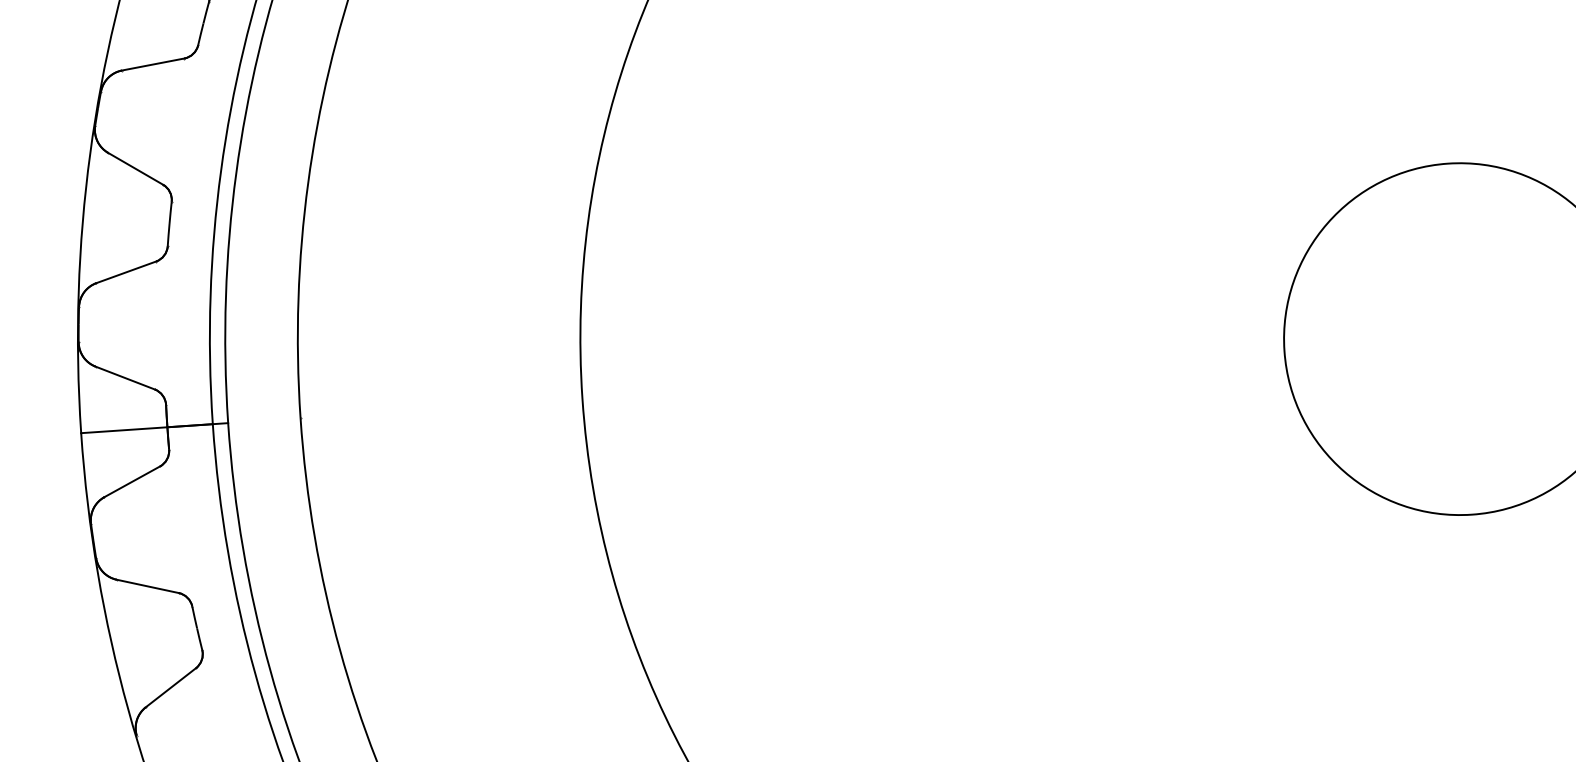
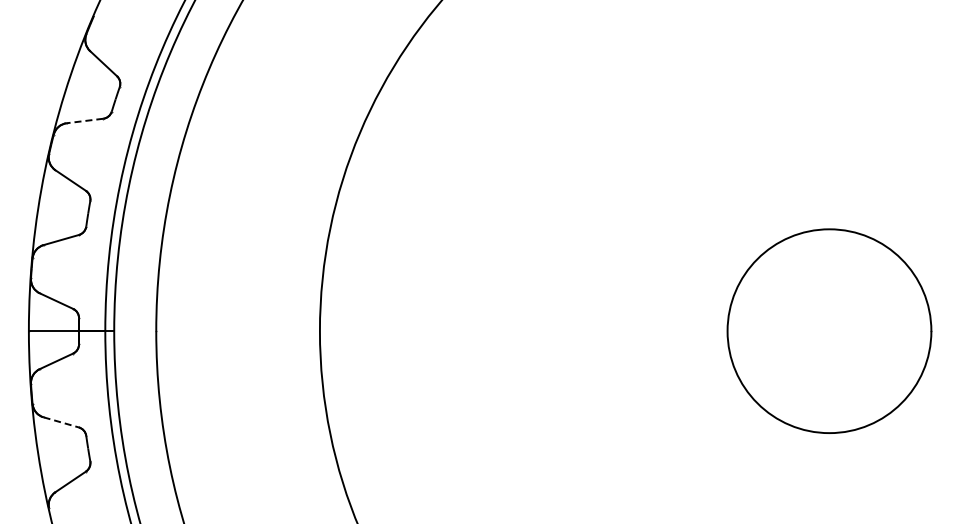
line: (152, 65) -> (84, 121), solid -> dashed
line: (148, 586) -> (61, 422), solid -> dashed

